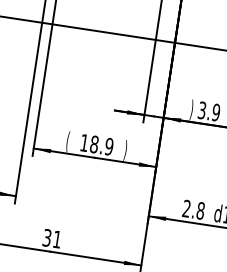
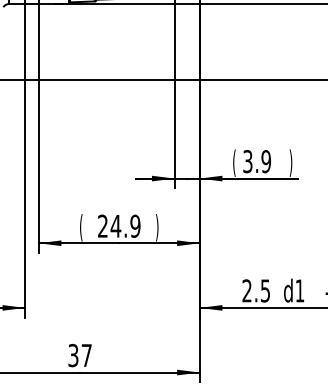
text: (191, 109) -> (234, 162), ) -> (
text: (89, 143) -> (109, 225), 18.9 -> 24.9
text: (200, 210) -> (265, 290), 2.8 -> 2.5
text: (57, 239) -> (86, 355), 31 -> 37

